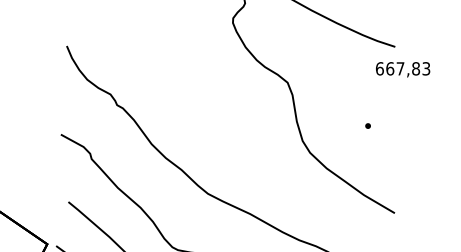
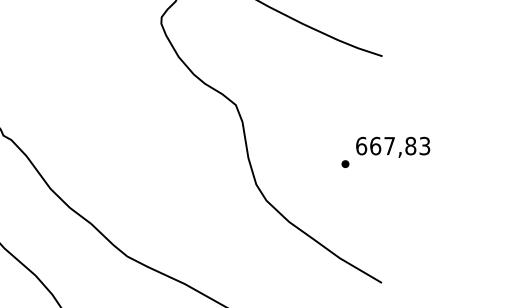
text: (403, 69) -> (393, 147), moved

